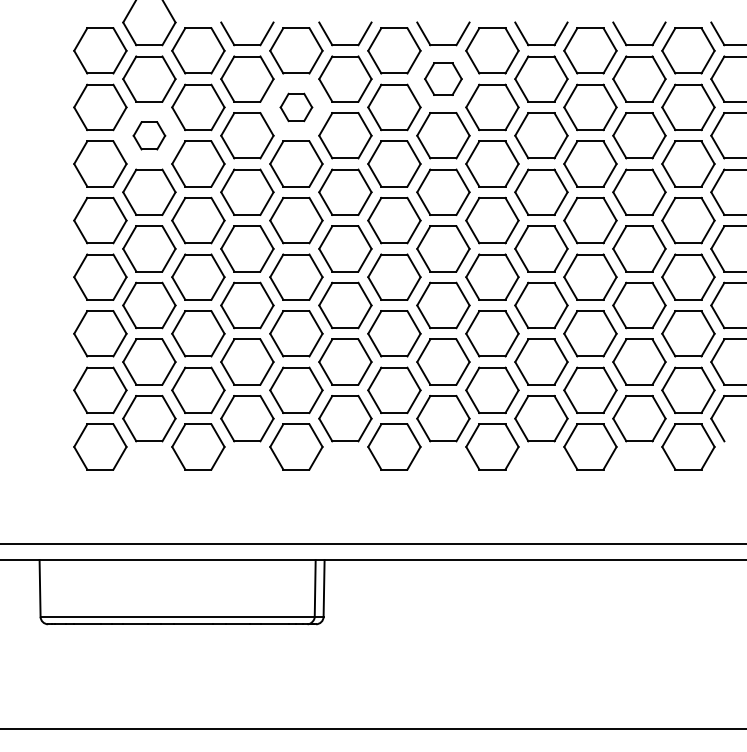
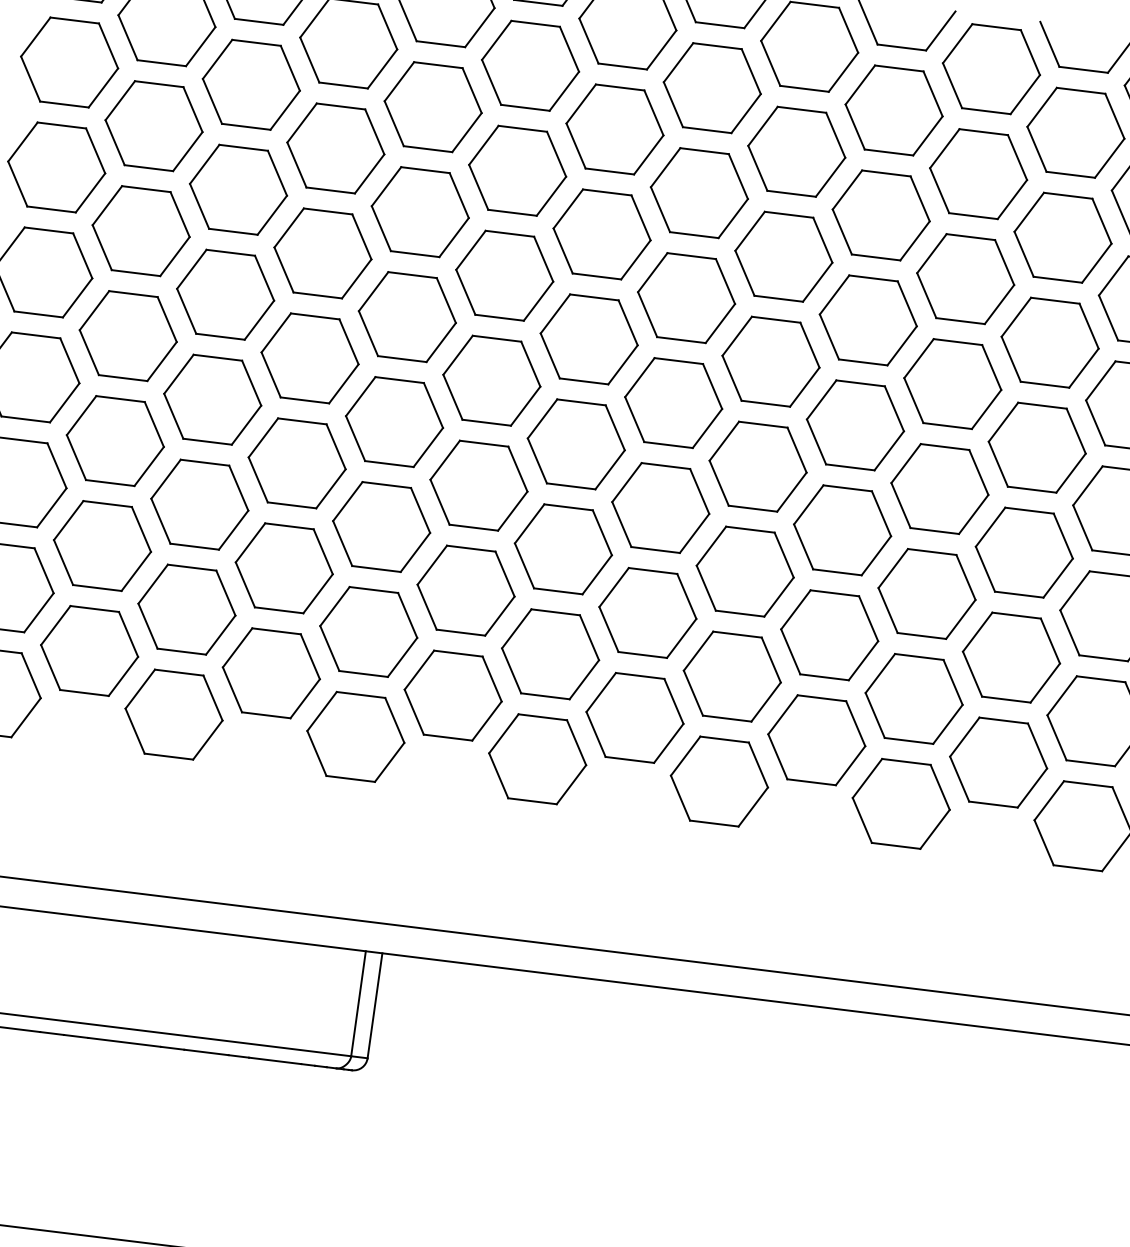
part: (443, 78) -> (712, 86), size x1.43
part: (296, 107) -> (433, 107), size x1.67
part: (149, 135) -> (154, 125), size x1.67

